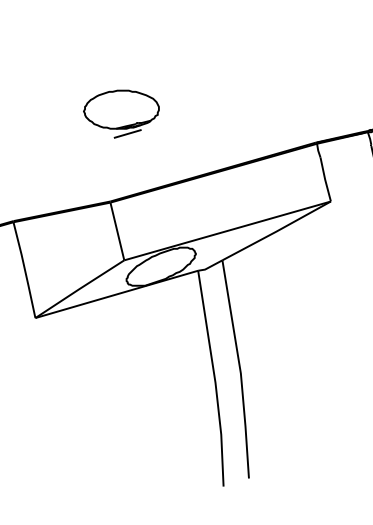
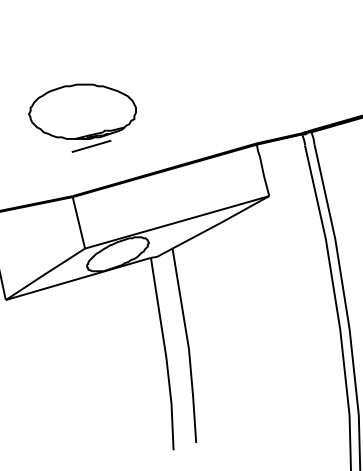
part: (121, 114) -> (82, 118), size x1.6

